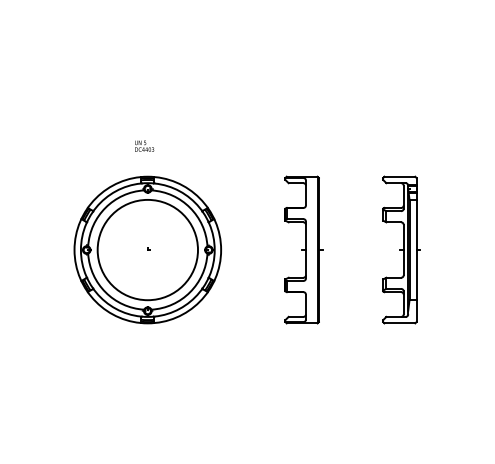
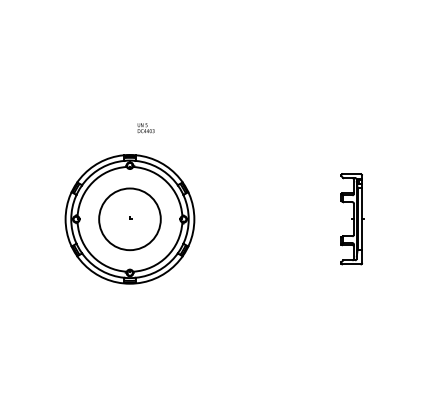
text: (143, 146) -> (145, 128), moved
part: (401, 249) -> (352, 218), size x0.7
circle: (147, 250) -> (129, 219), size x0.7
part: (303, 250) -> (266, 219), removed

